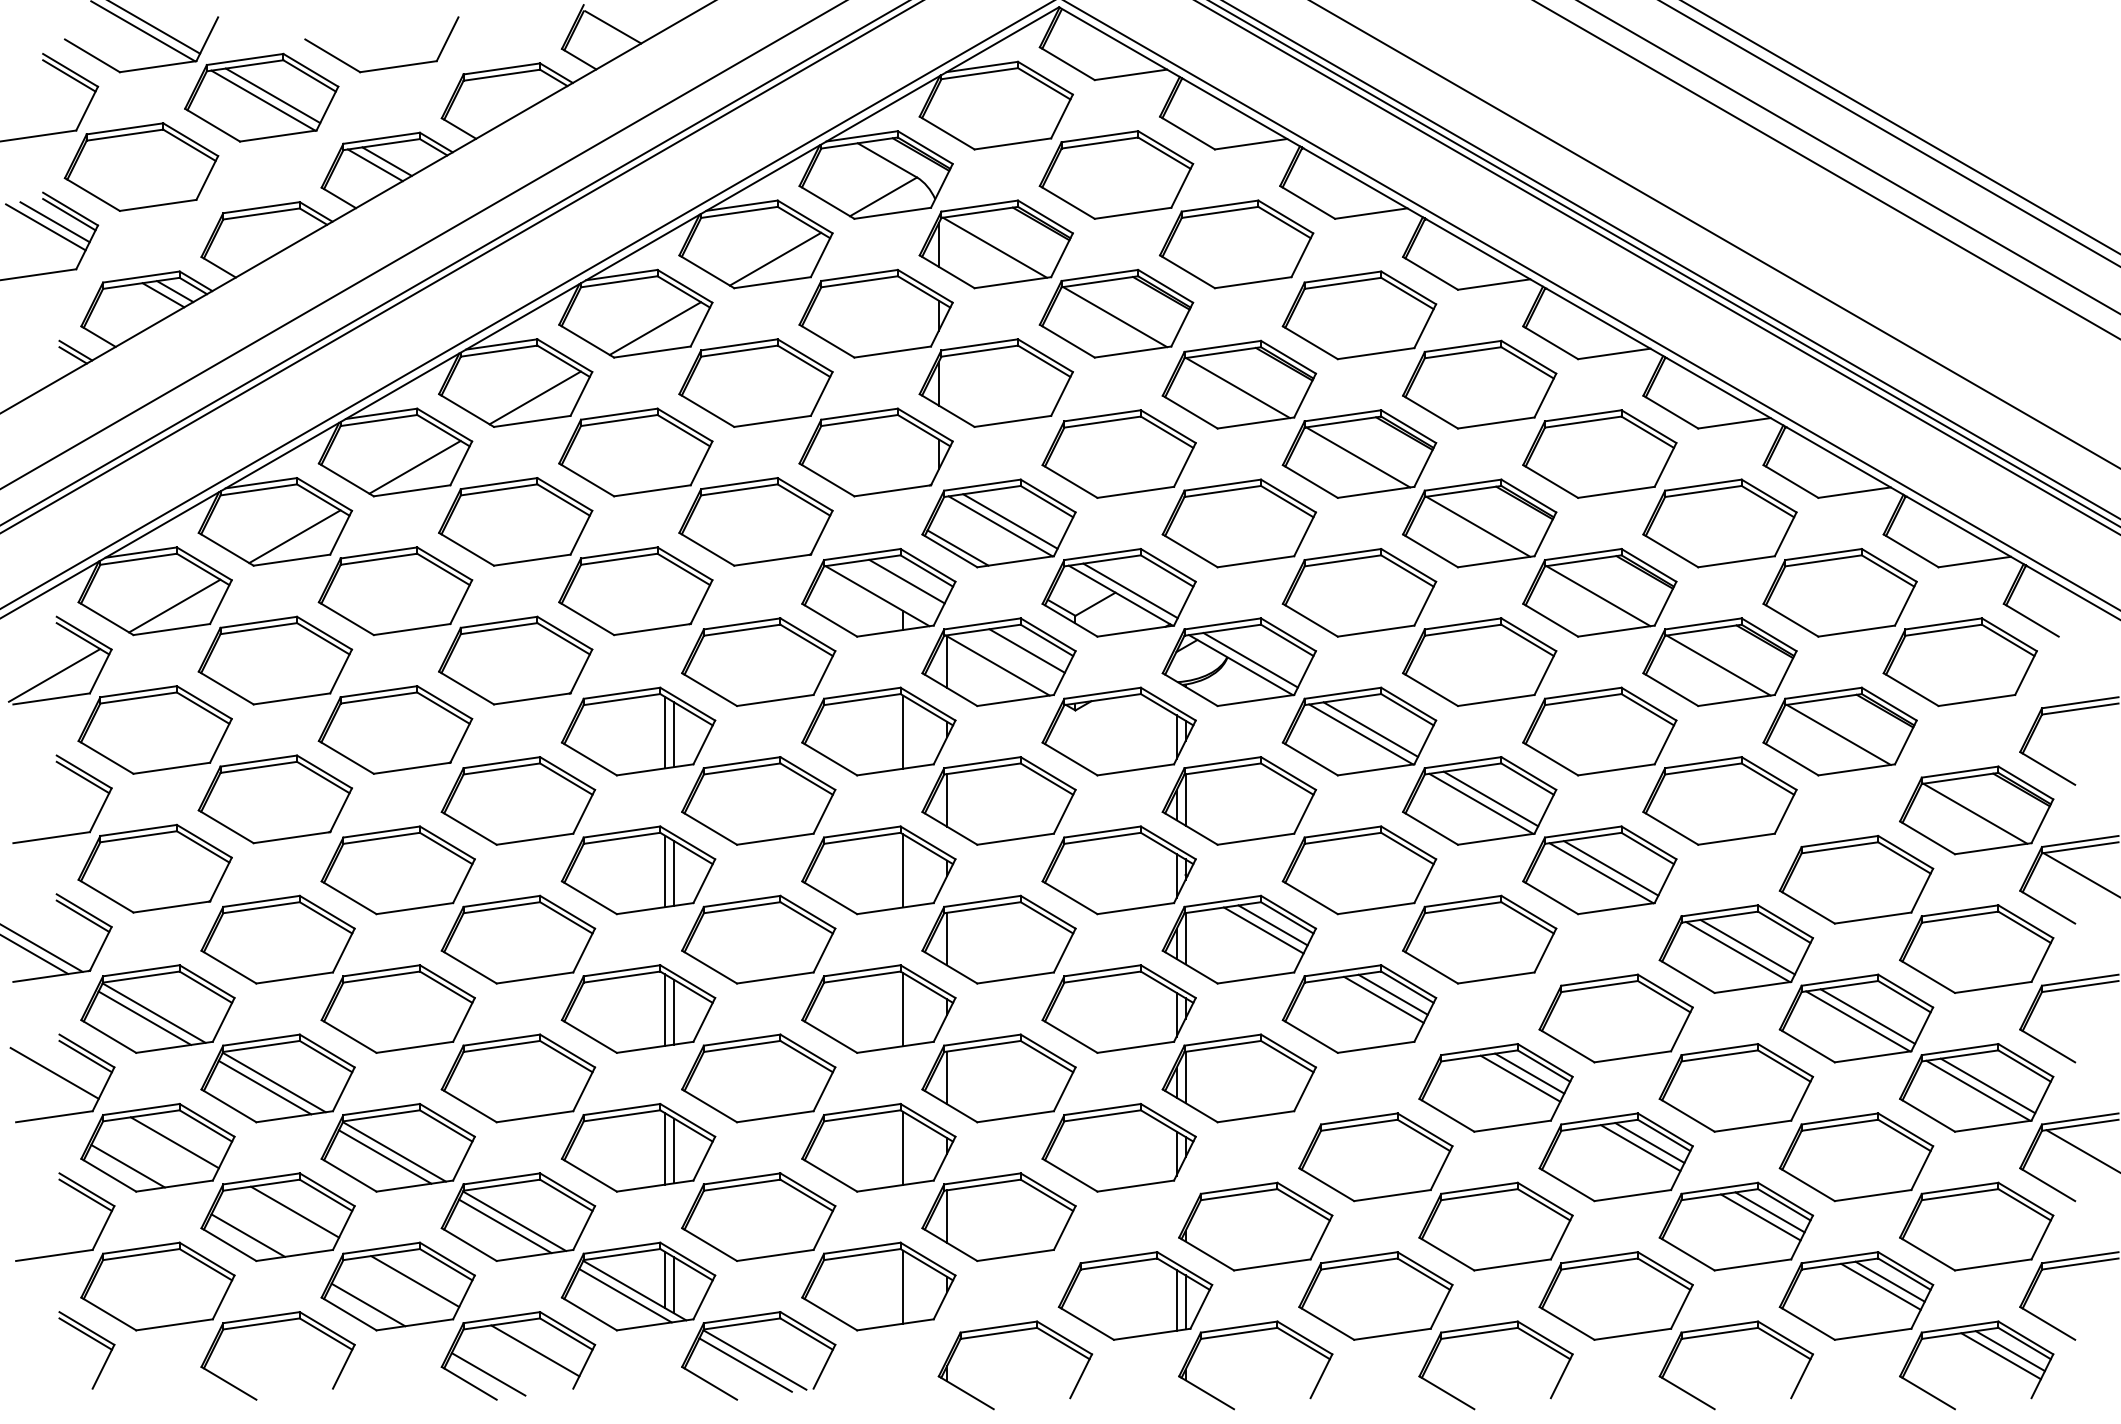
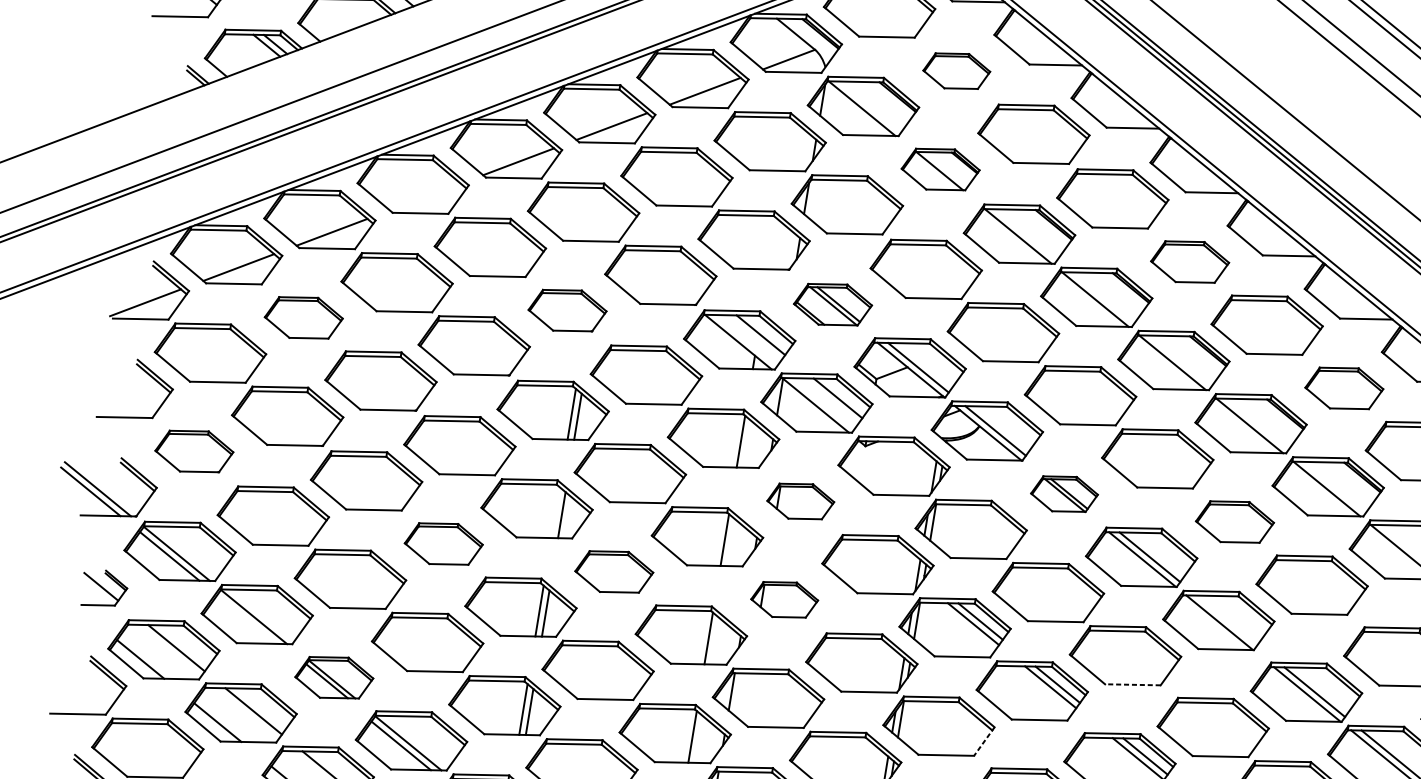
part: (1116, 174) -> (956, 70), size x0.6
part: (1116, 313) -> (940, 169), size x0.7
part: (1479, 384) -> (1189, 261), size x0.7
line: (414, 466) -> (425, 196), removed
part: (998, 523) -> (832, 304), size x0.7
part: (1719, 523) -> (1343, 388), size x0.7
part: (635, 591) -> (567, 310), size x0.7
part: (275, 660) -> (303, 317), size x0.7
part: (1359, 731) -> (1064, 494), size x0.6
part: (1599, 731) -> (1234, 521), size x0.7
part: (998, 800) -> (800, 501), size x0.6
part: (154, 868) -> (193, 451), size x0.7
line: (1610, 868) -> (1226, 620), removed
line: (664, 871) -> (555, 512), removed
part: (518, 939) -> (443, 543), size x0.7
part: (758, 939) -> (614, 571), size x0.7
part: (998, 939) -> (784, 599), size x0.6
line: (1496, 977) -> (1133, 684), solid -> dashed
part: (62, 1078) -> (104, 589), size x0.6
line: (264, 1087) -> (246, 619), removed
line: (1304, 1089) -> (983, 741), solid -> dashed
part: (397, 1147) -> (333, 677), size x0.7

